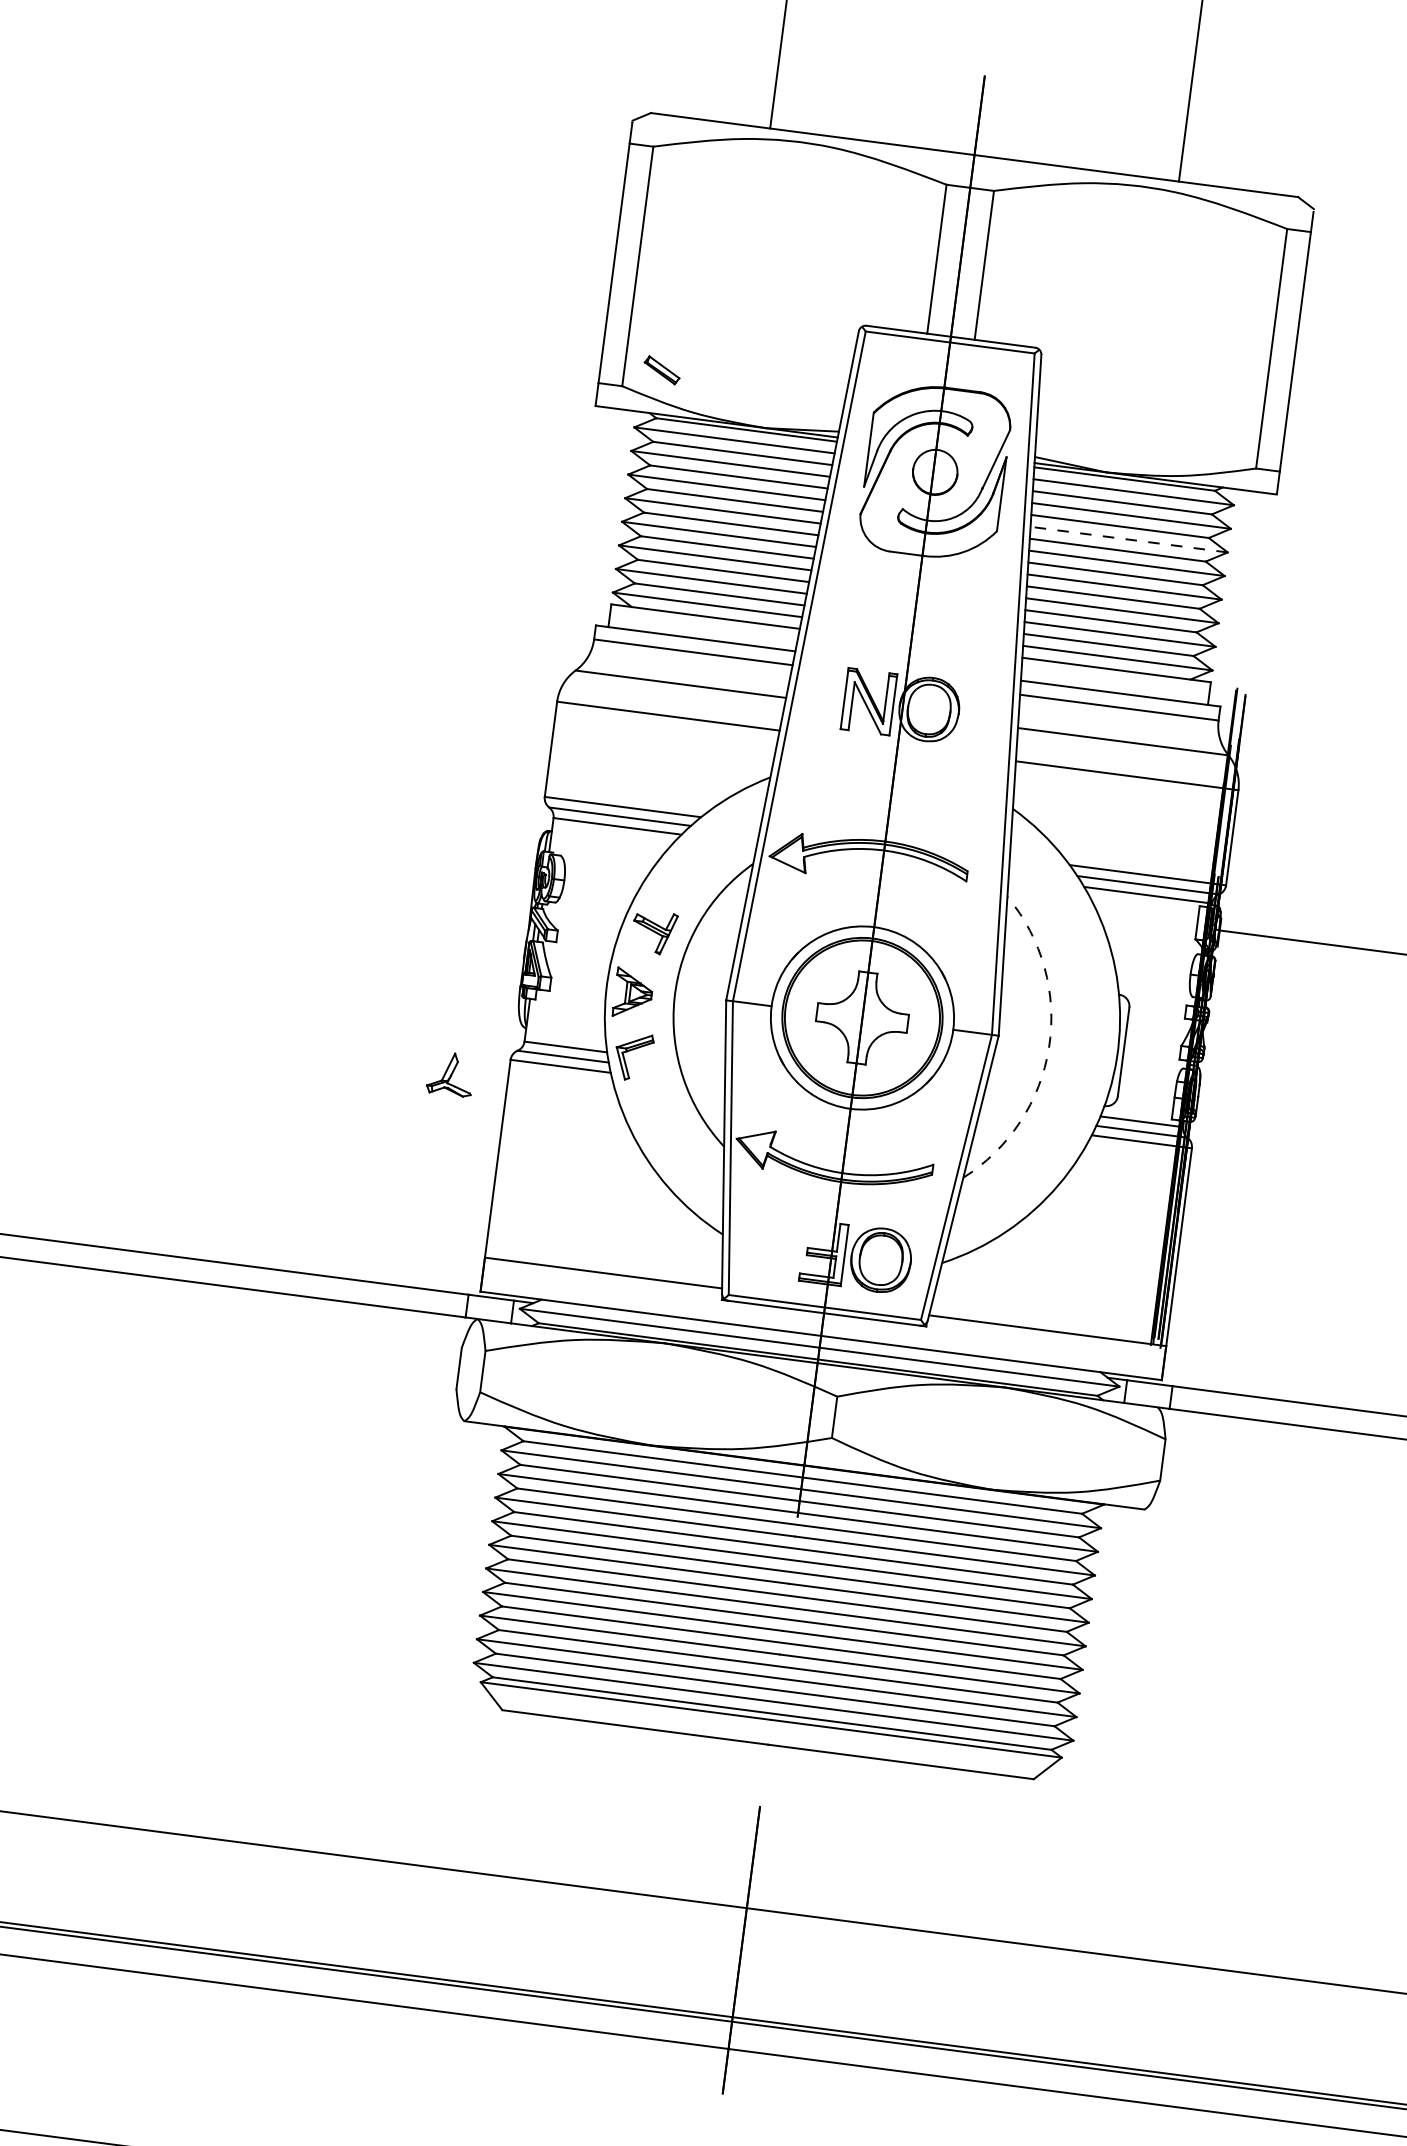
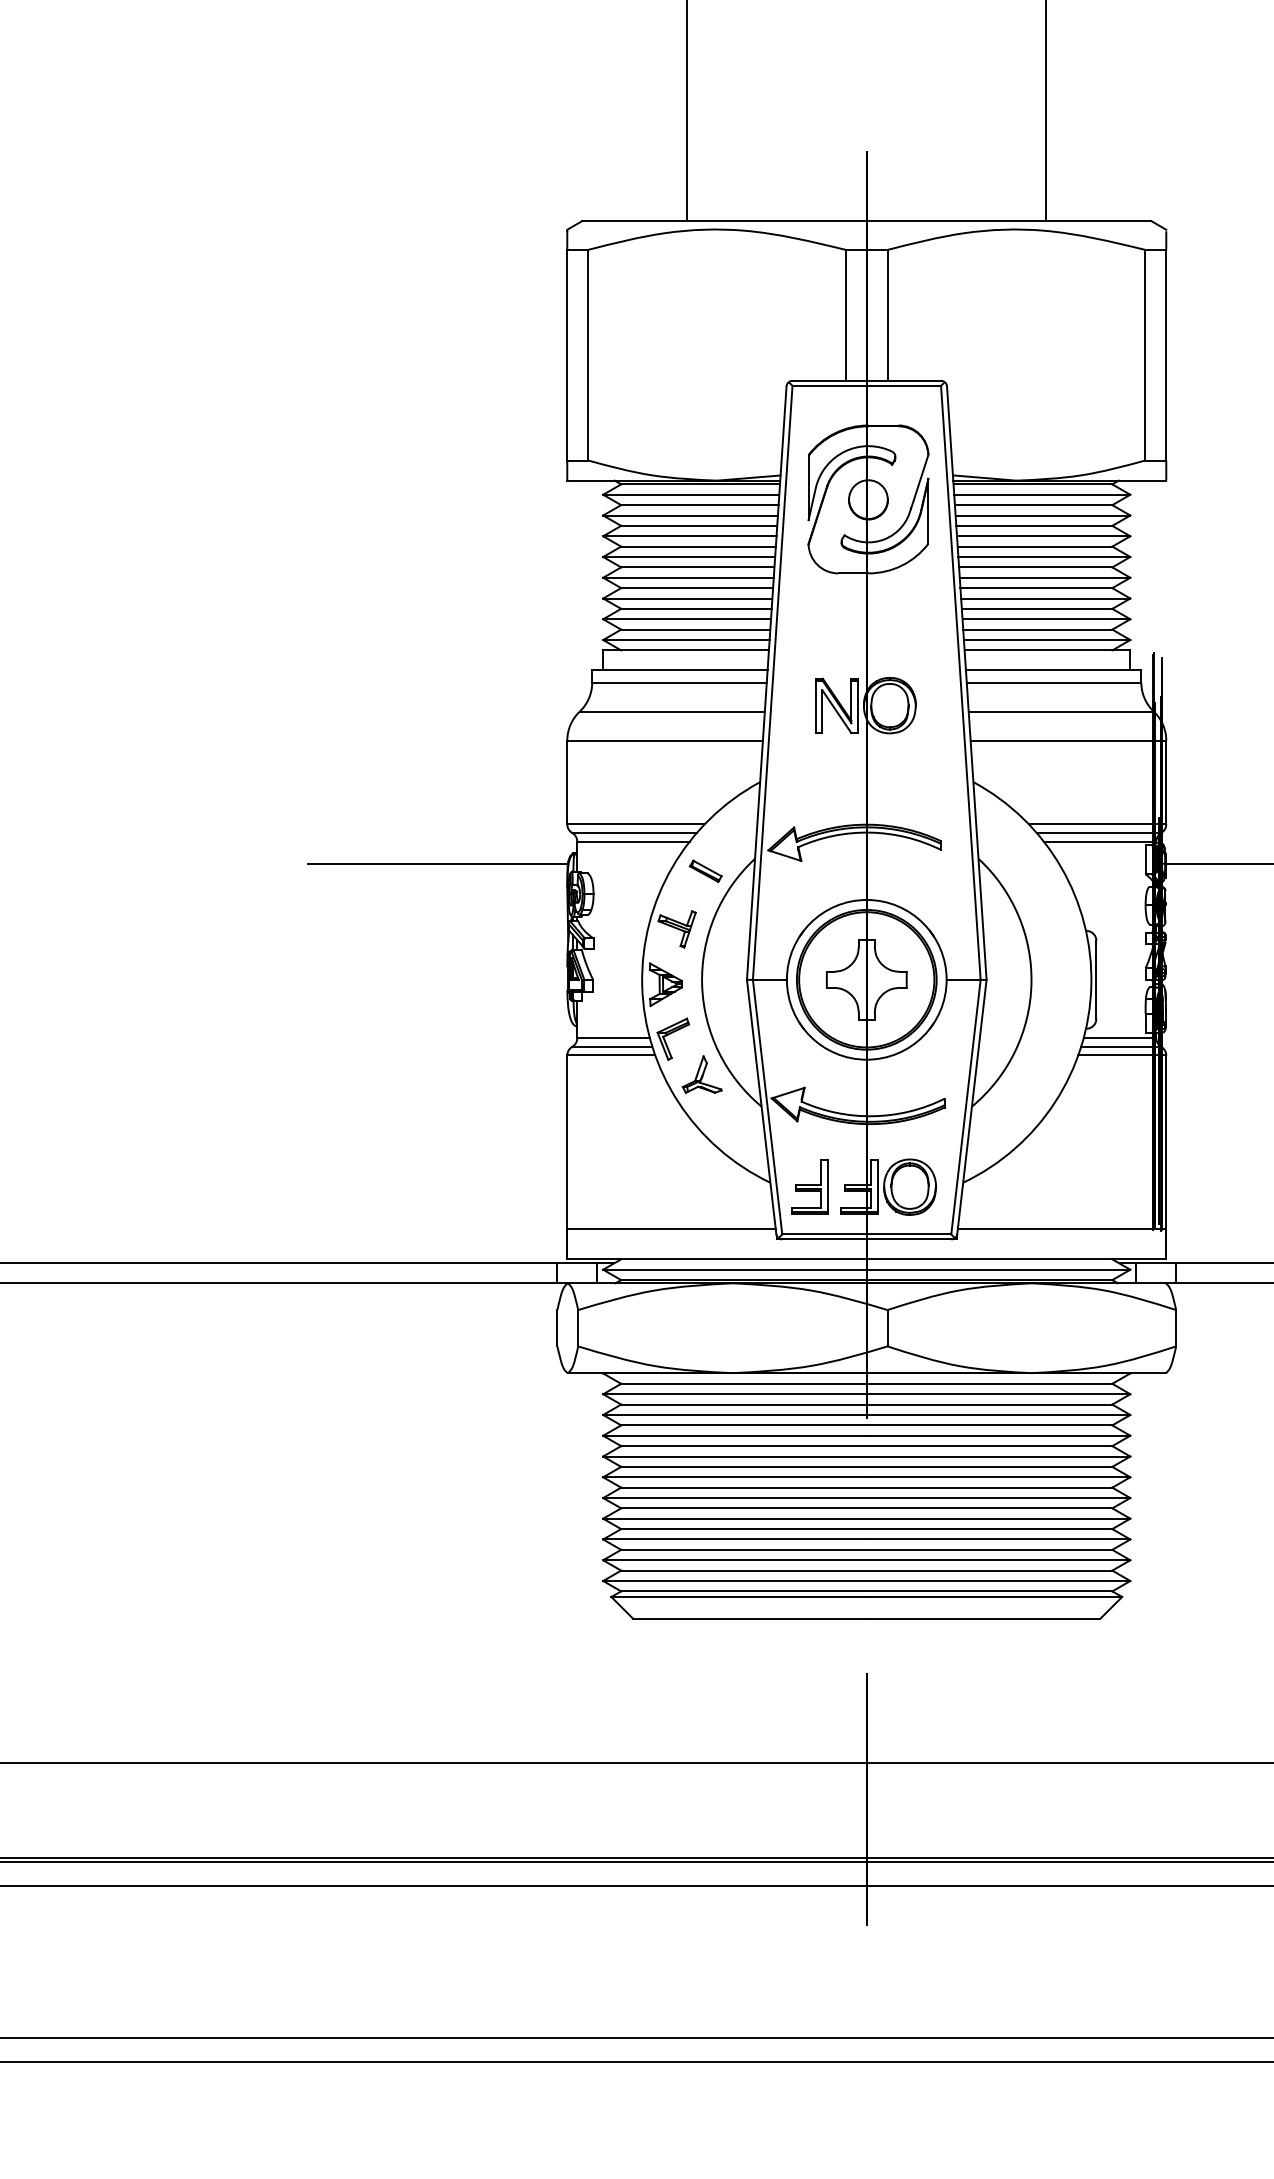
part: (661, 369) -> (705, 870), moved
line: (1128, 539) -> (1043, 536), dashed -> solid
line: (391, 823) -> (437, 864), added
arc: (1049, 1047) -> (1031, 984), dashed -> solid
part: (450, 1073) -> (701, 1074), moved
part: (766, 1244) -> (809, 1186), added

